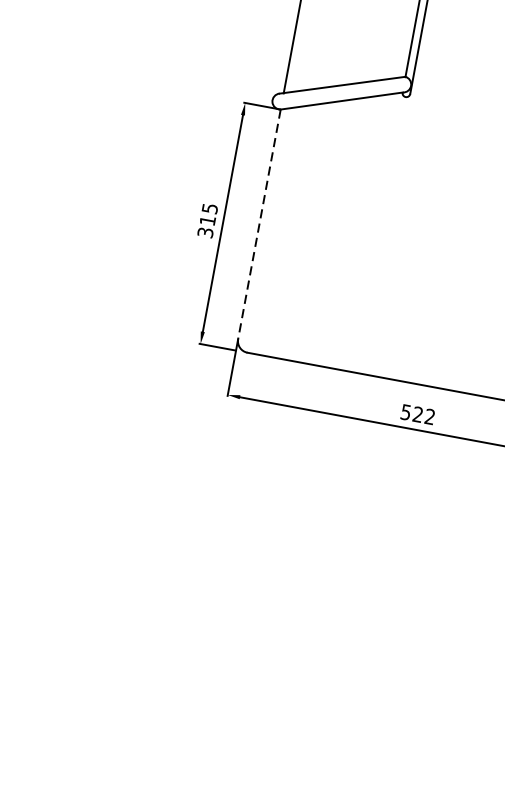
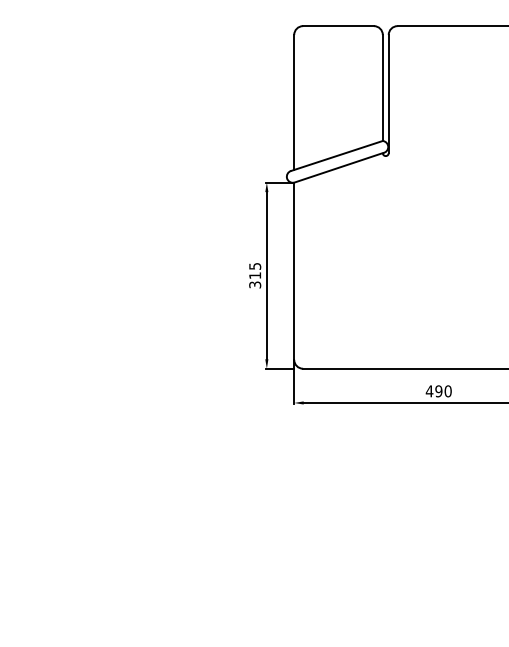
line: (259, 224) -> (294, 271), dashed -> solid
text: (417, 414) -> (438, 391), 522 -> 490

